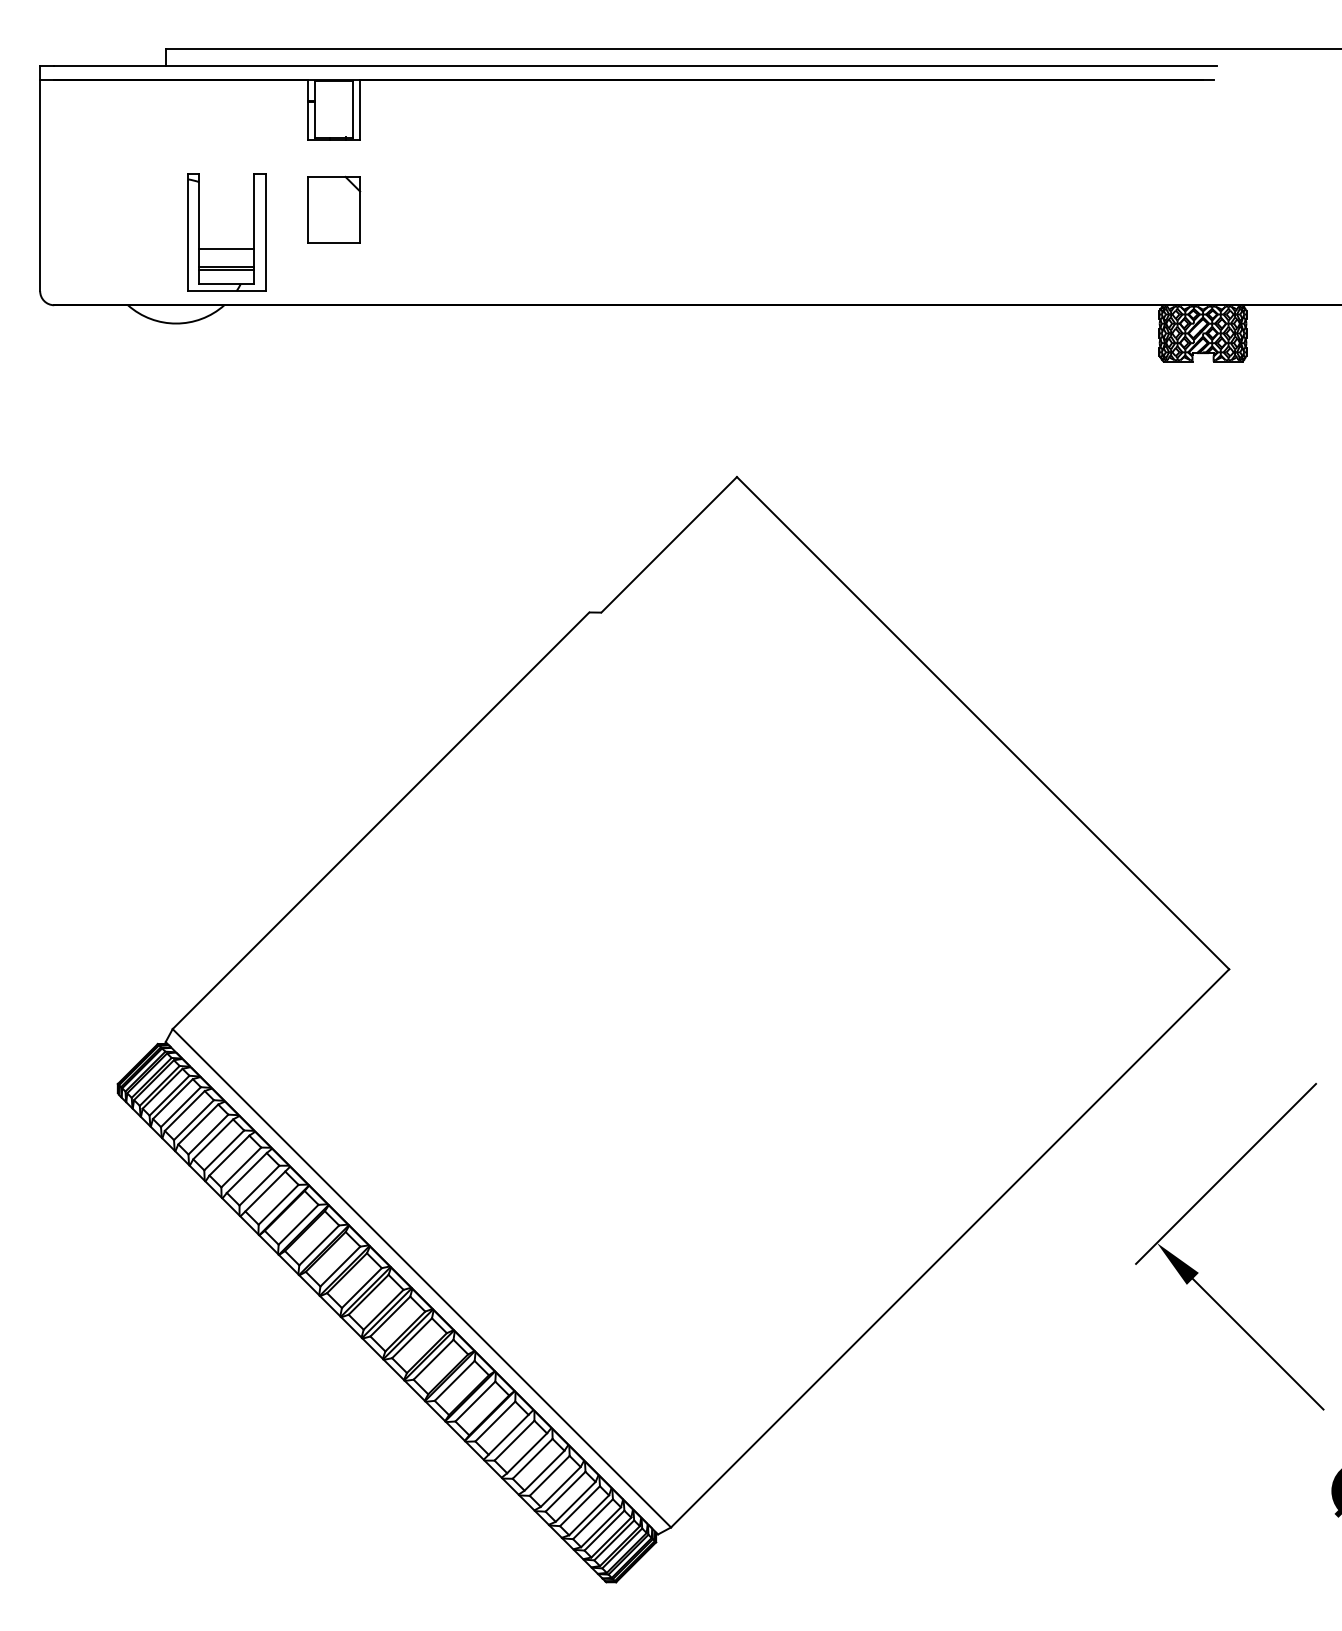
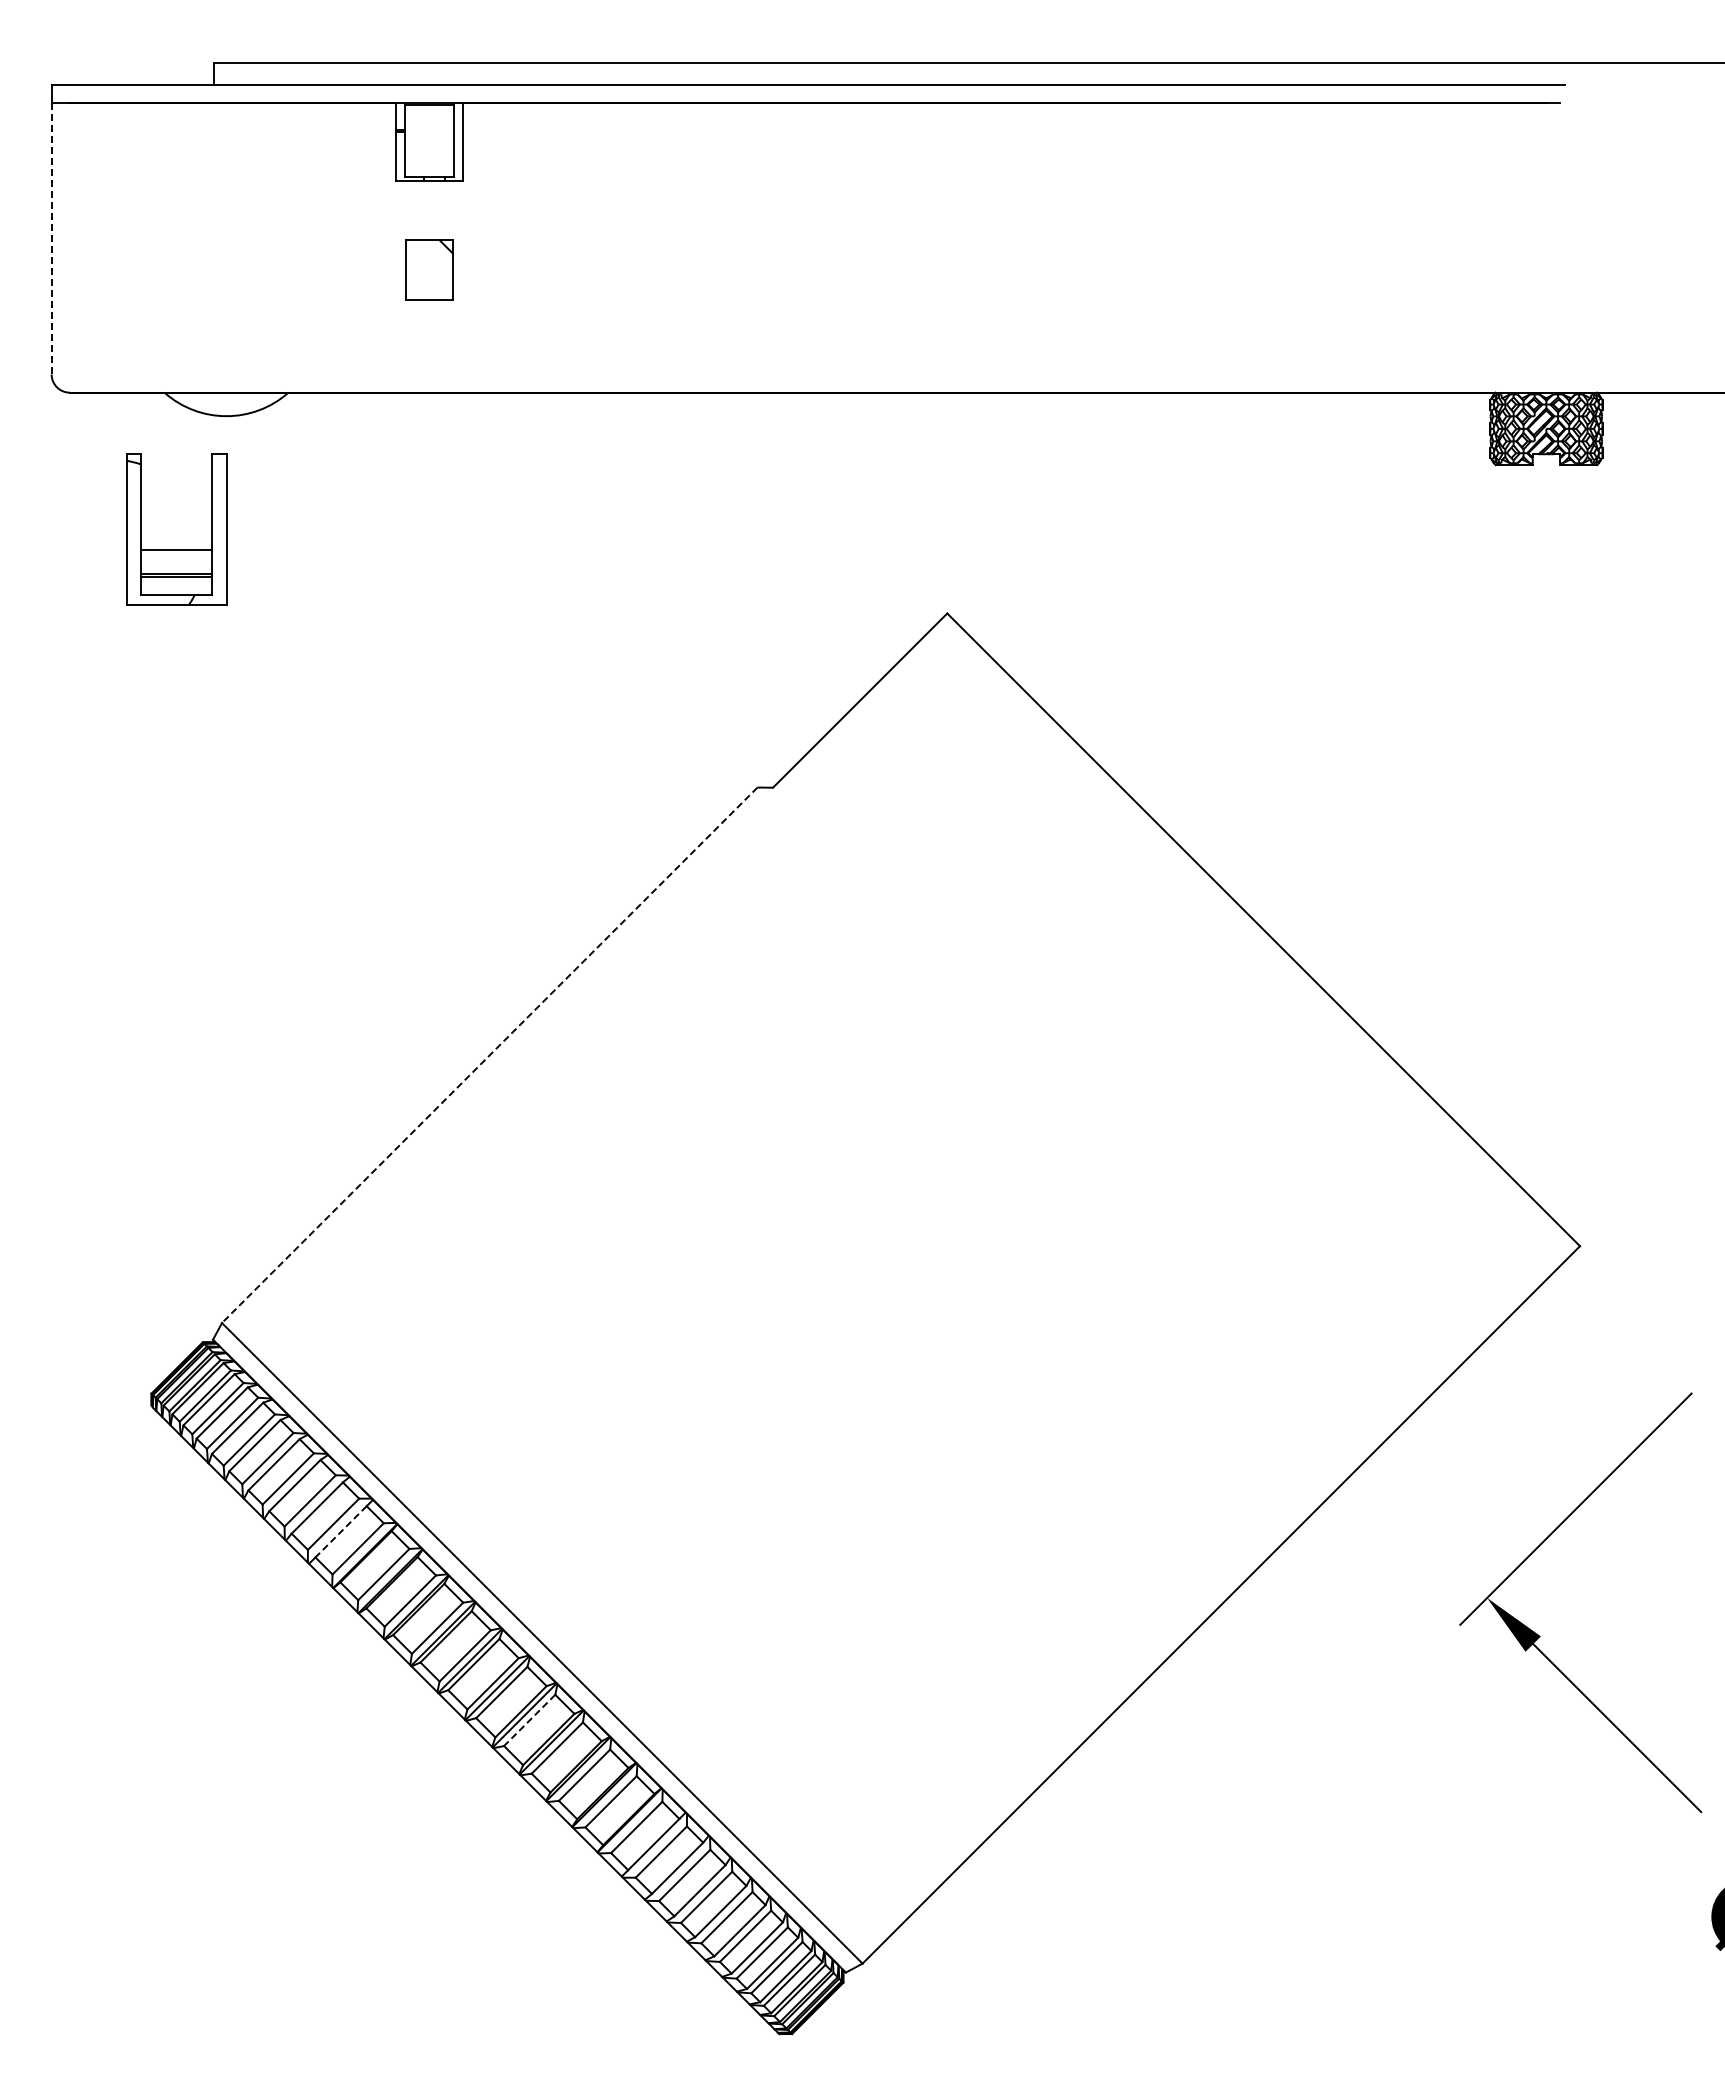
line: (40, 185) -> (51, 238), solid -> dashed
part: (334, 209) -> (429, 269), size x0.7
part: (226, 248) -> (176, 549), moved
line: (380, 820) -> (489, 1055), solid -> dashed
line: (264, 1192) -> (340, 1532), solid -> dashed
line: (411, 1338) -> (529, 1720), solid -> dashed

